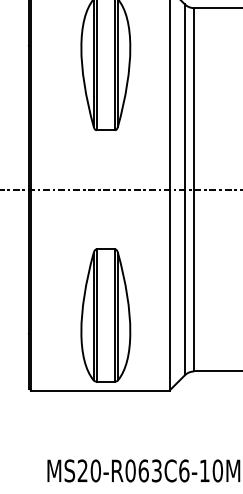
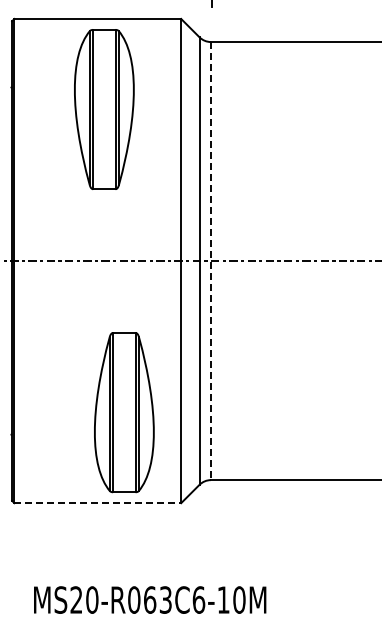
line: (193, 190) -> (210, 261), solid -> dashed
part: (105, 315) -> (124, 412), moved
line: (100, 390) -> (98, 503), solid -> dashed

